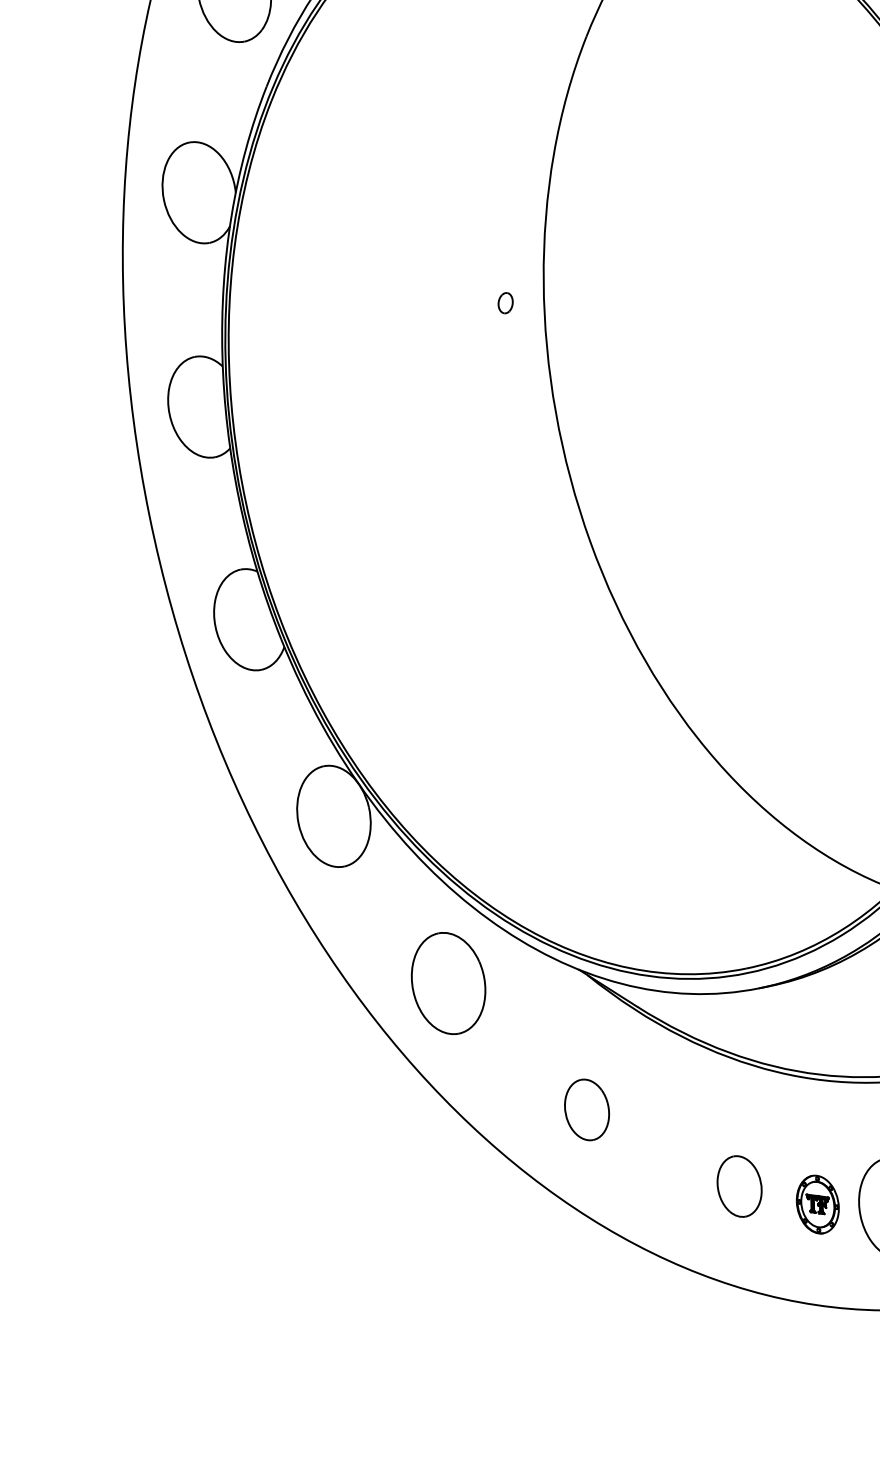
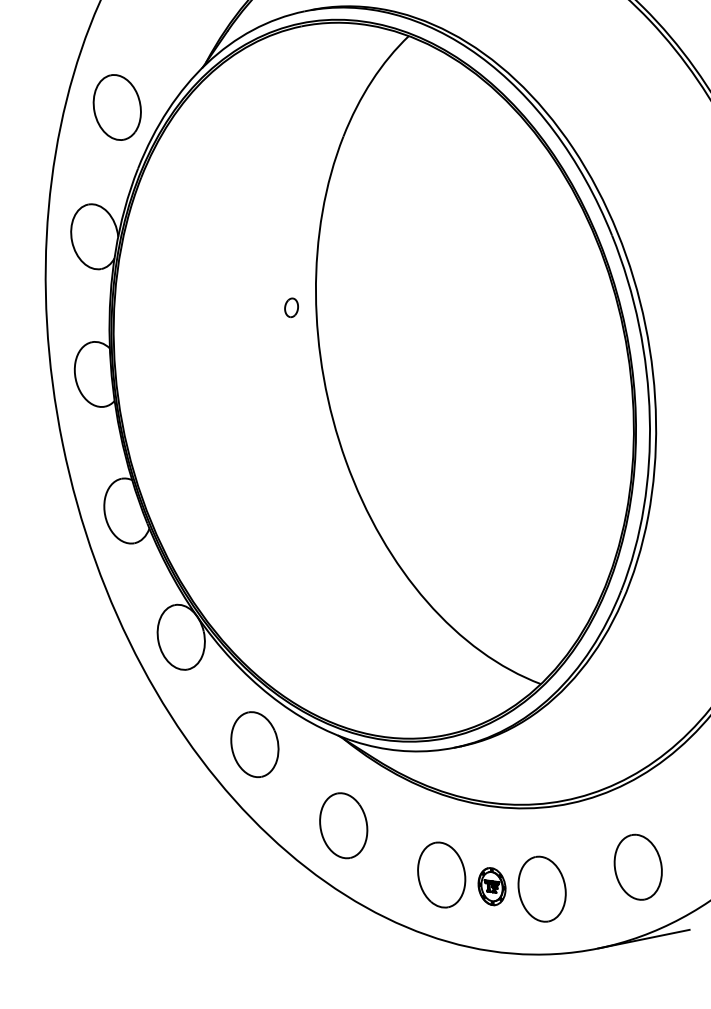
part: (505, 302) -> (291, 307), size x1.43
part: (586, 1109) -> (343, 825), size x1.67
part: (739, 1185) -> (441, 874), size x1.67

